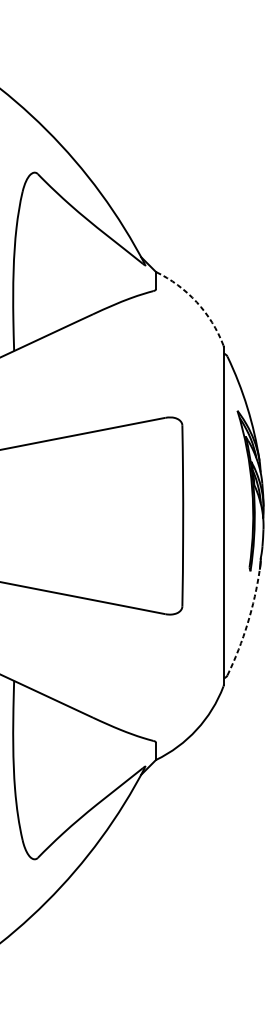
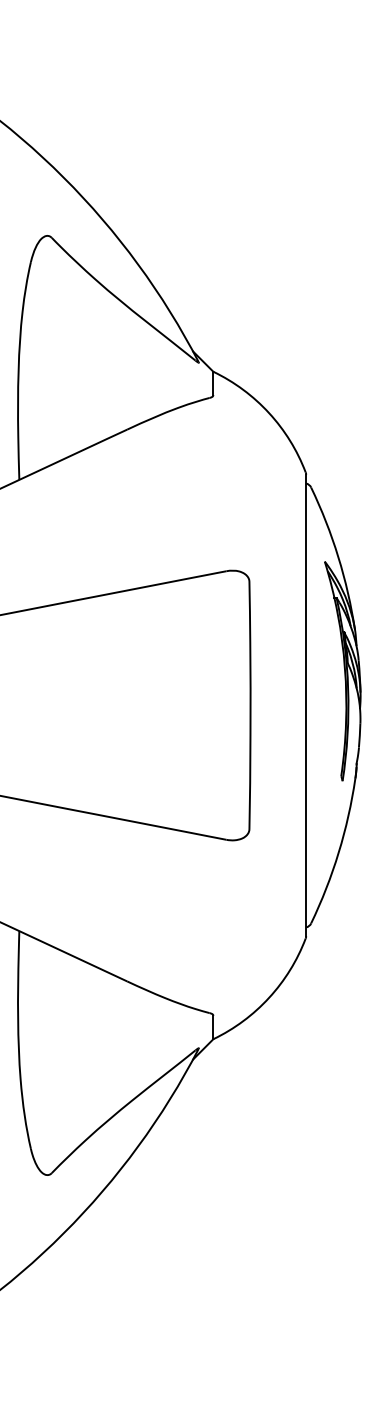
arc: (197, 302) -> (269, 413), dashed -> solid
arc: (247, 623) -> (338, 852), dashed -> solid

